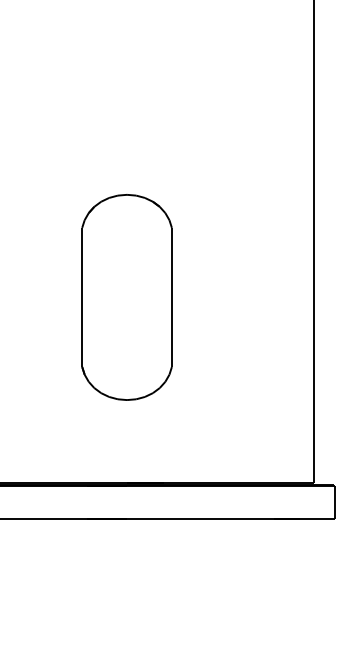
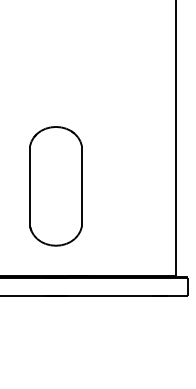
part: (126, 297) -> (55, 186), moved

